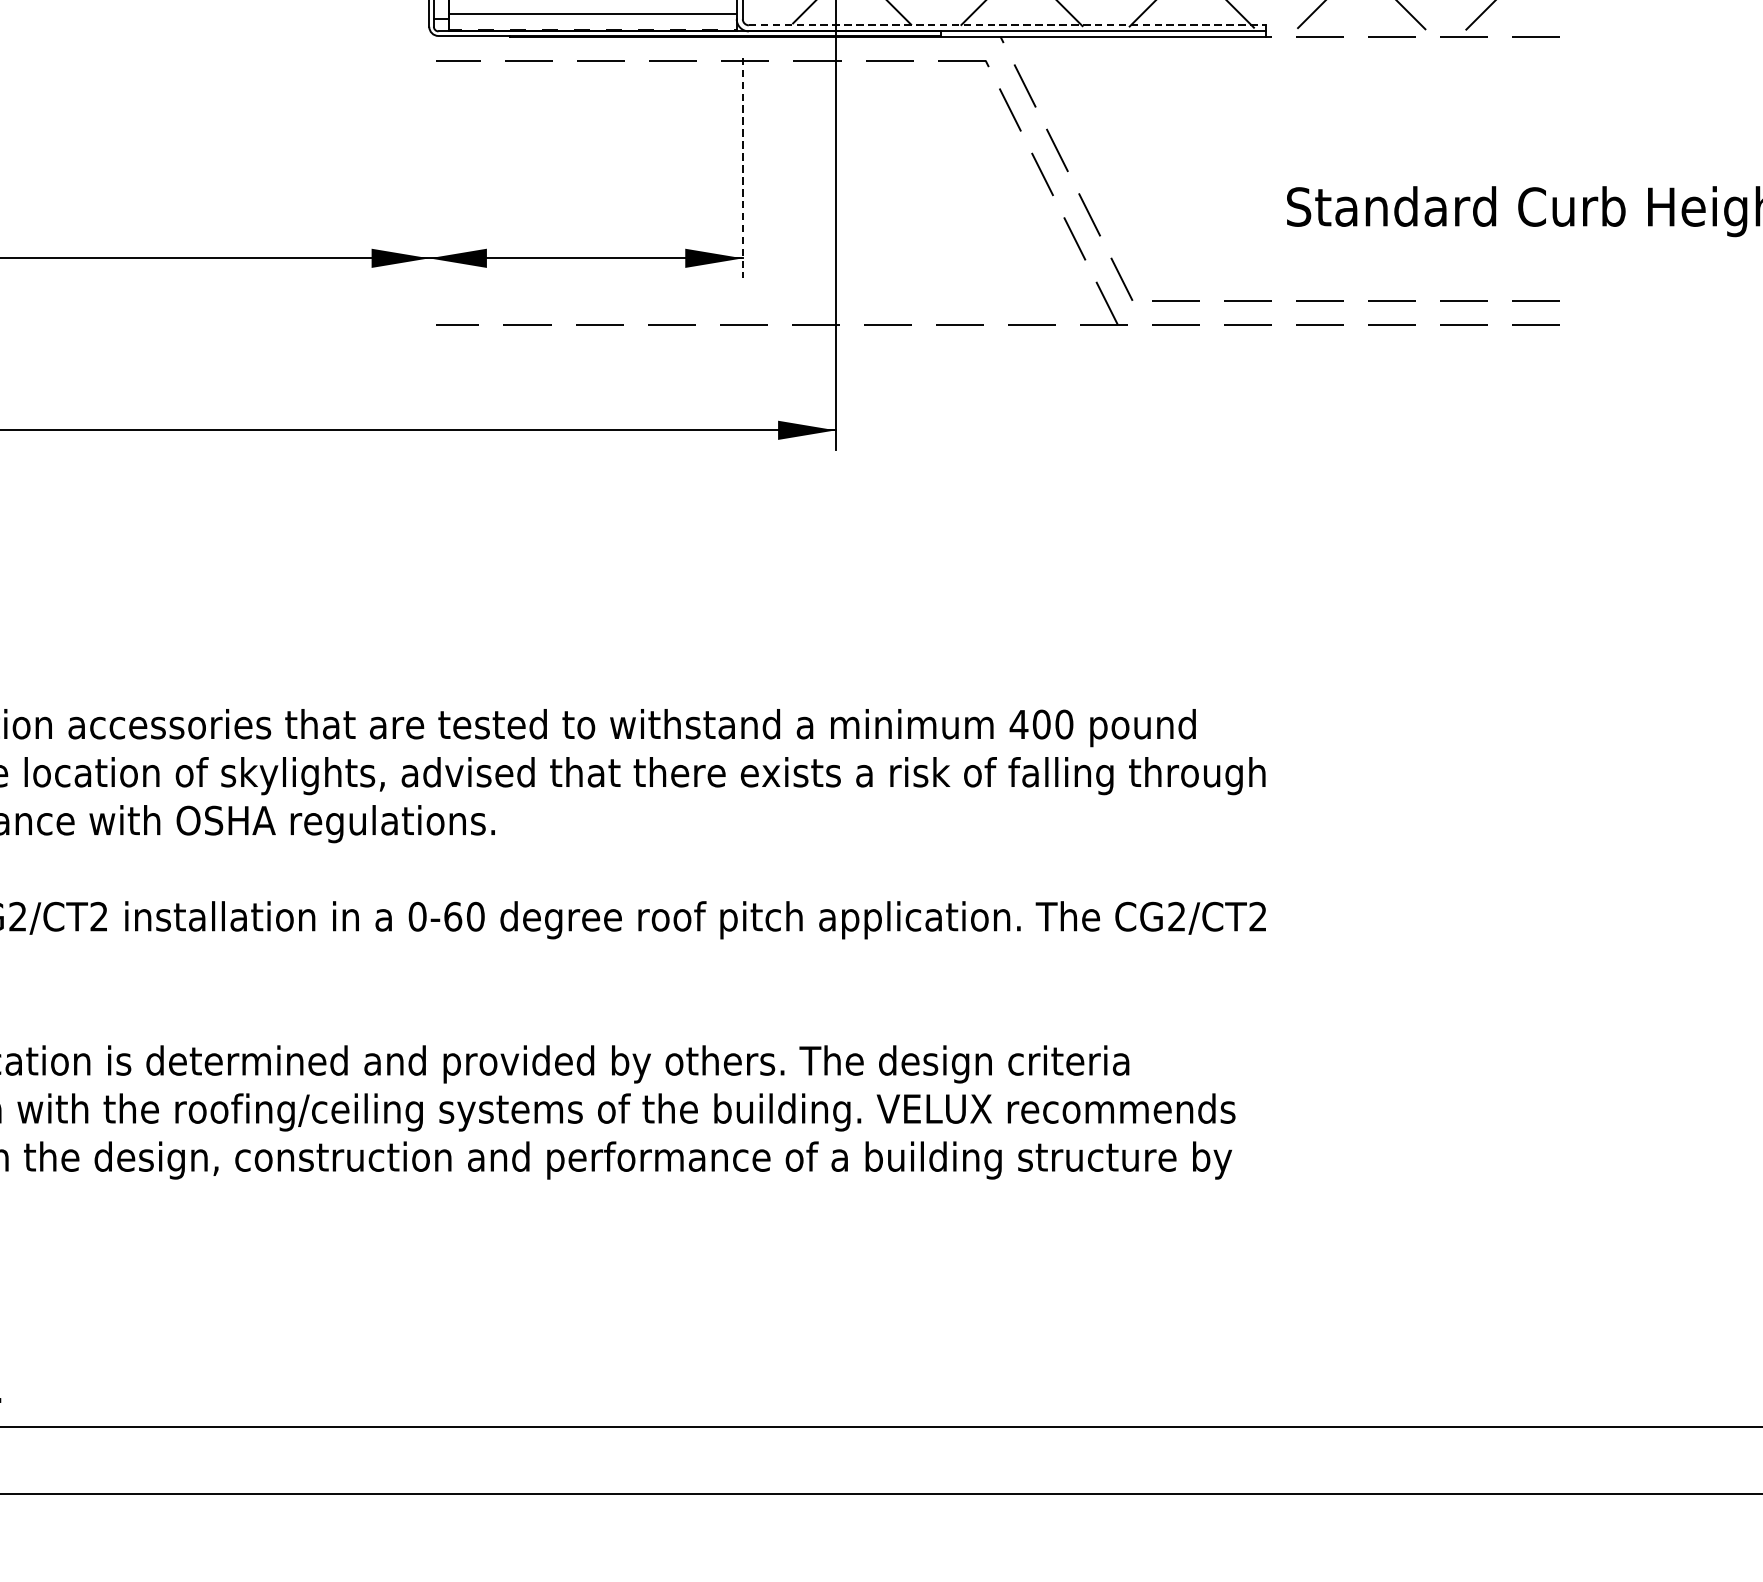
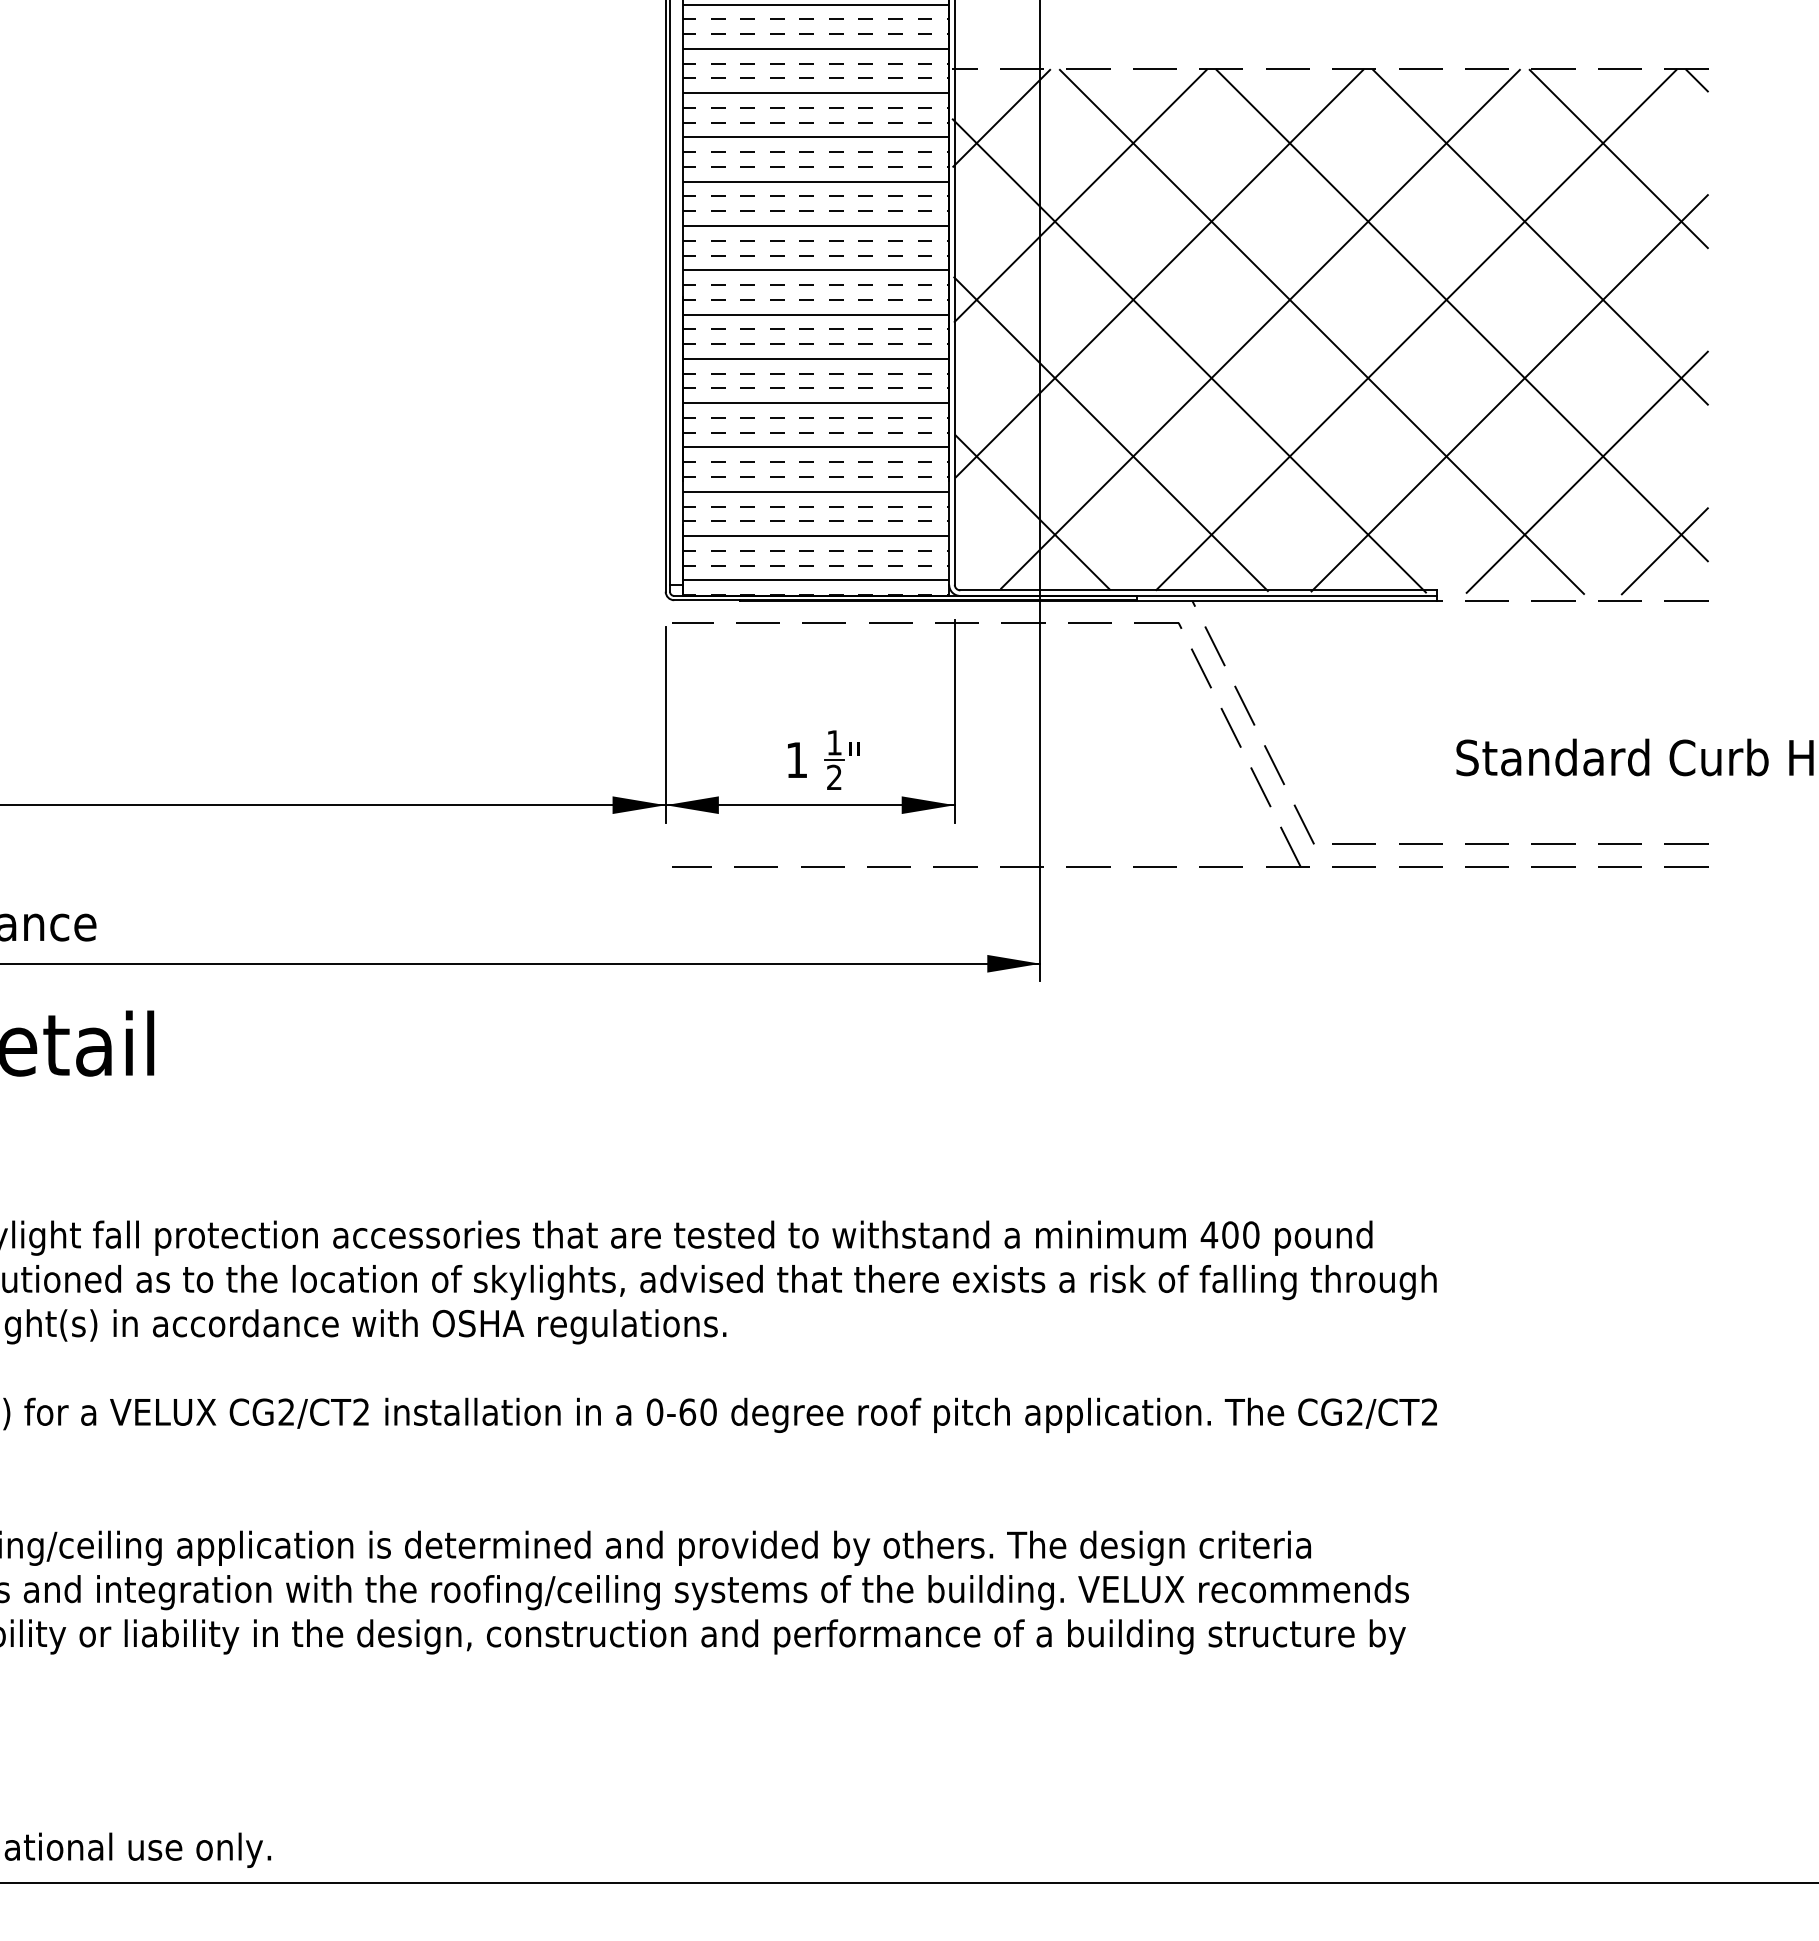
line: (1007, 25) -> (1198, 590), dashed -> solid
line: (742, 168) -> (954, 722), dashed -> solid
line: (429, 170) -> (665, 724), added
part: (600, 208) -> (823, 759), added

